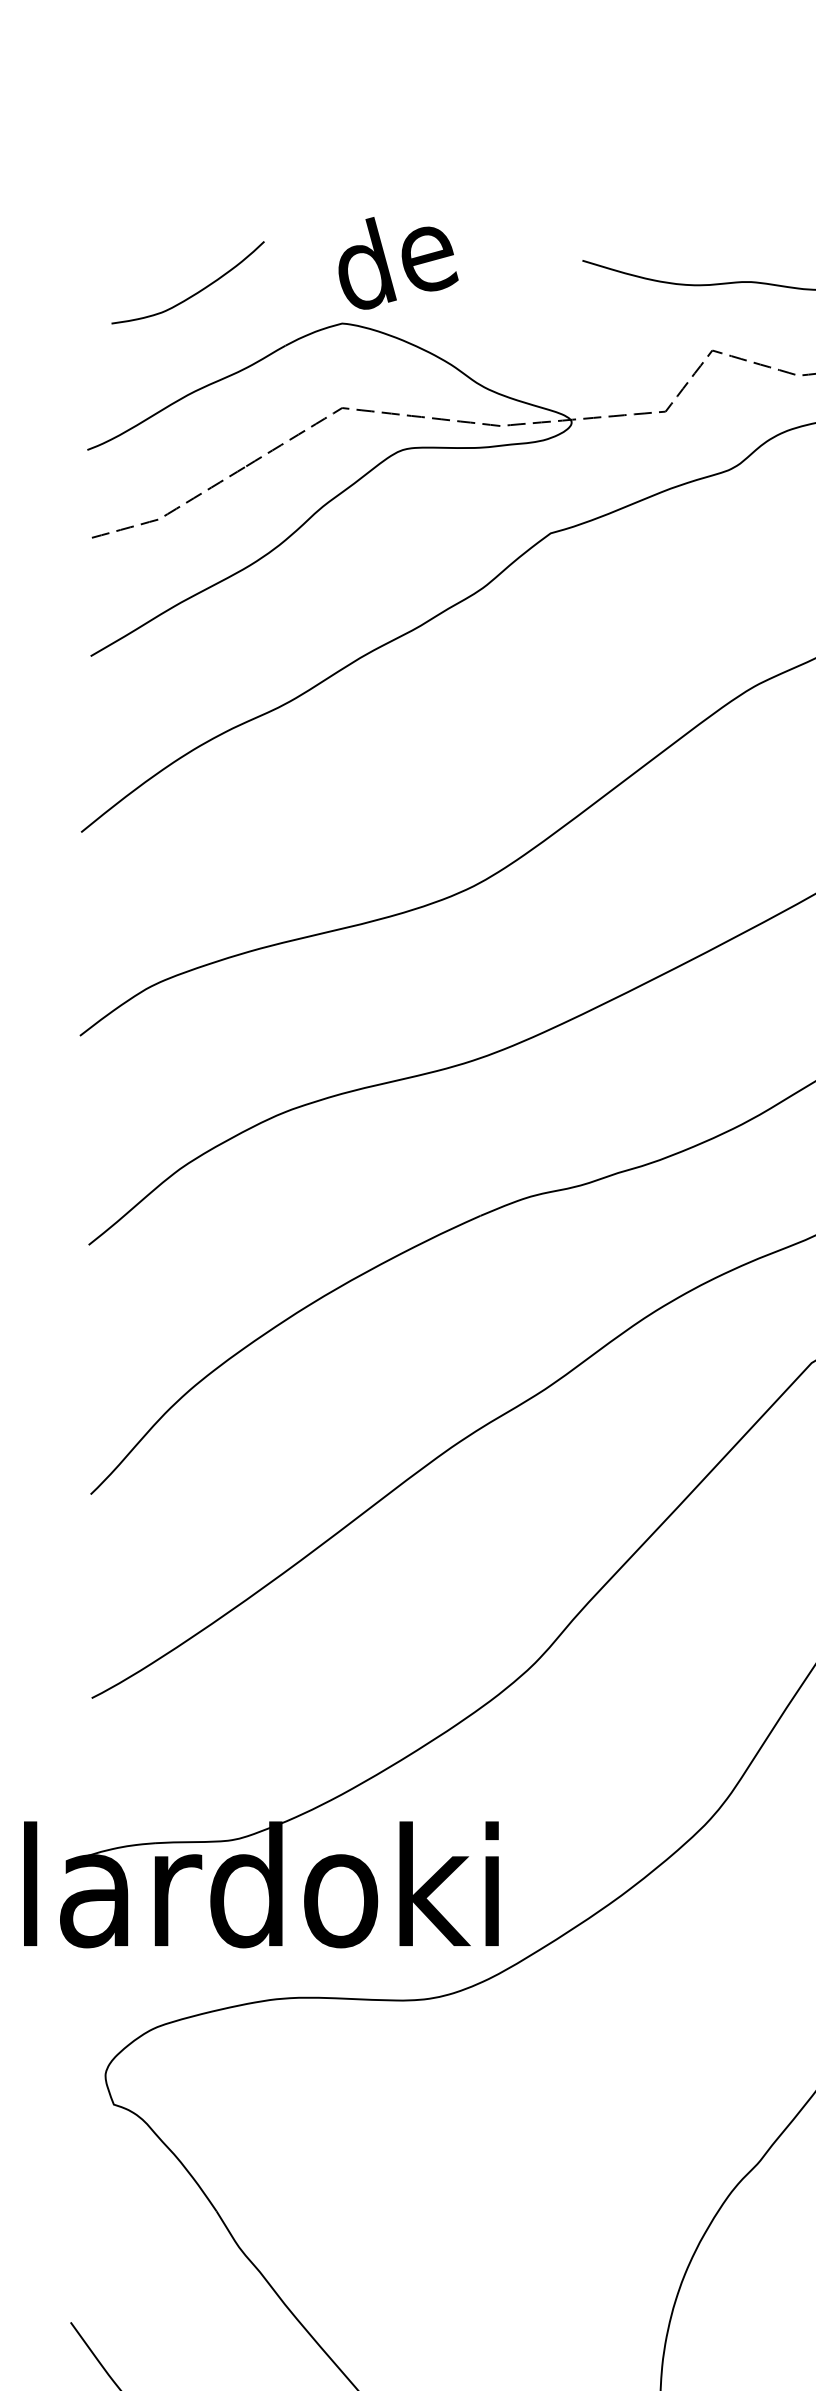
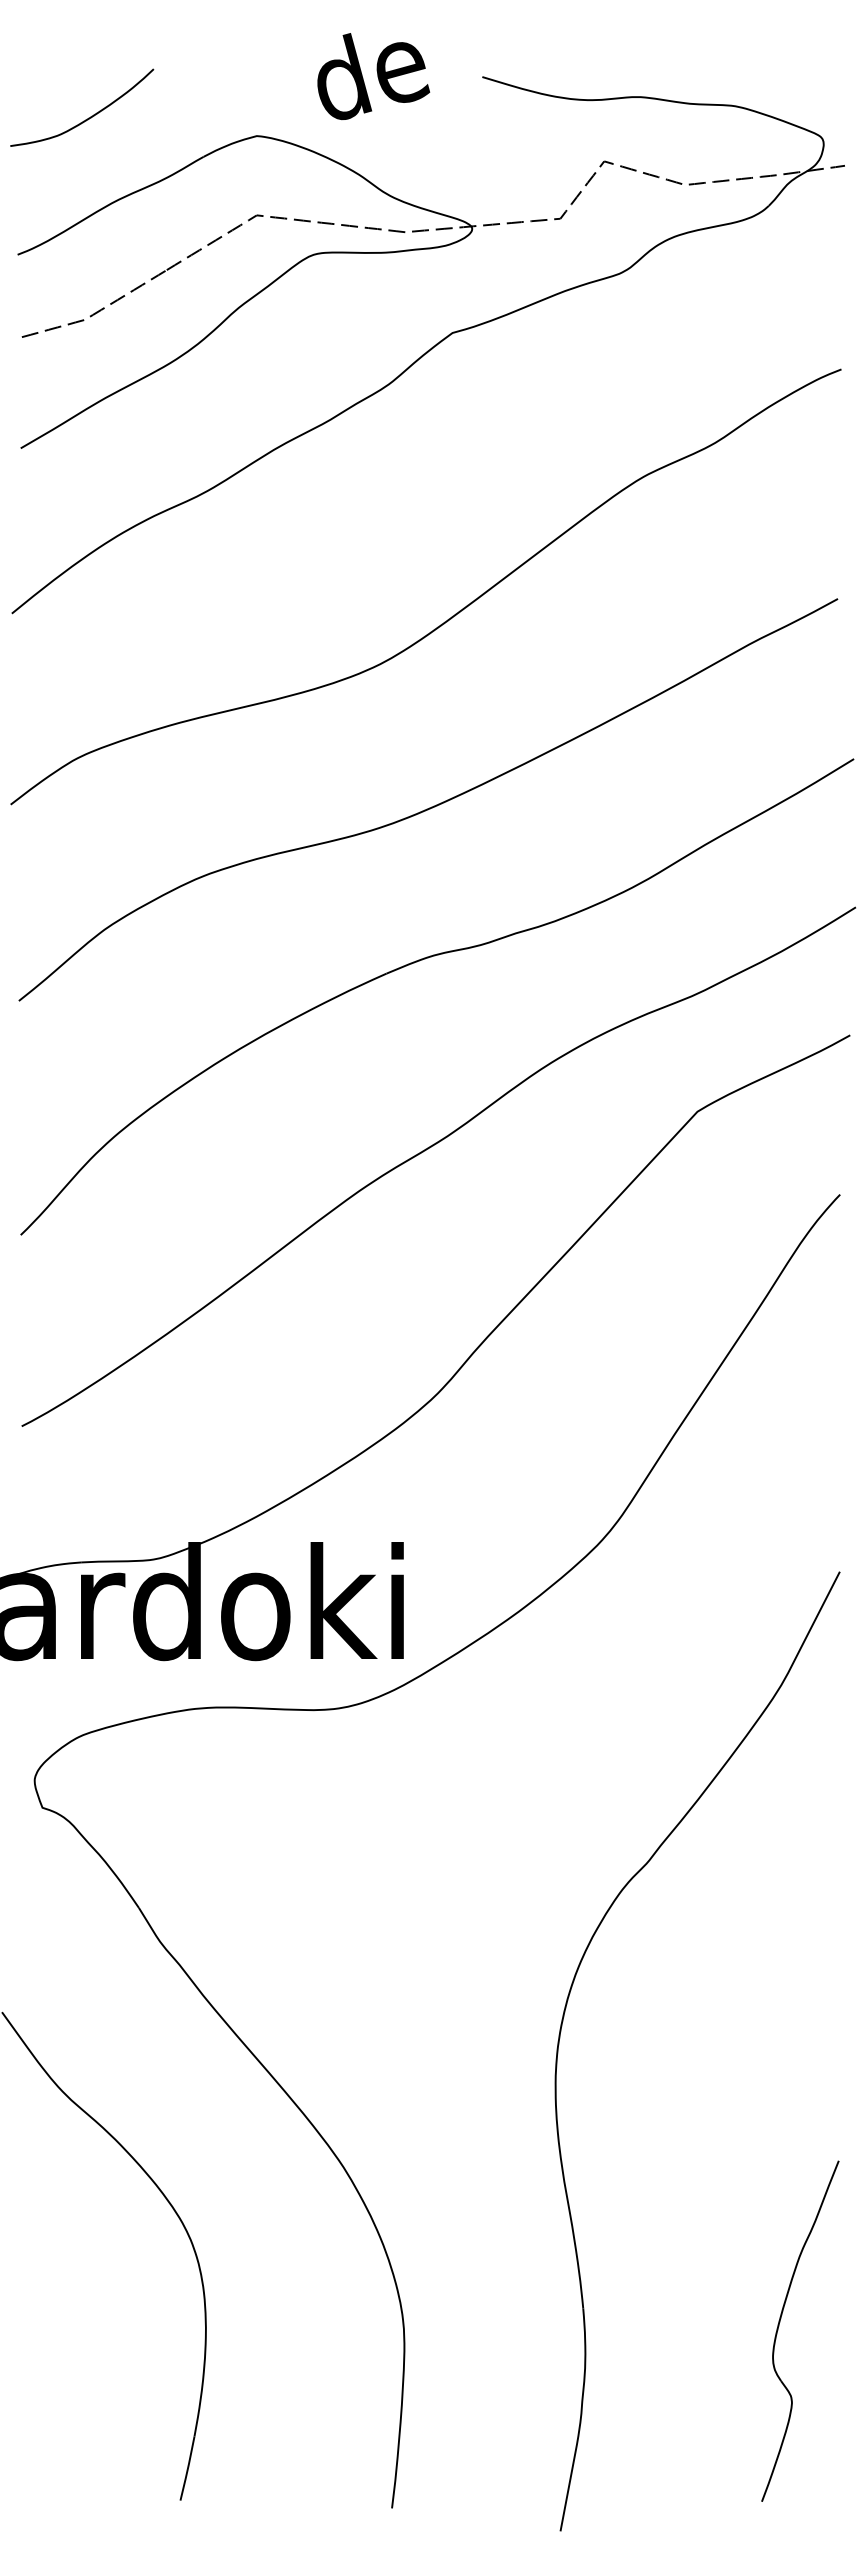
text: (398, 263) -> (373, 76), moved
curve: (194, 293) -> (88, 117), moved

